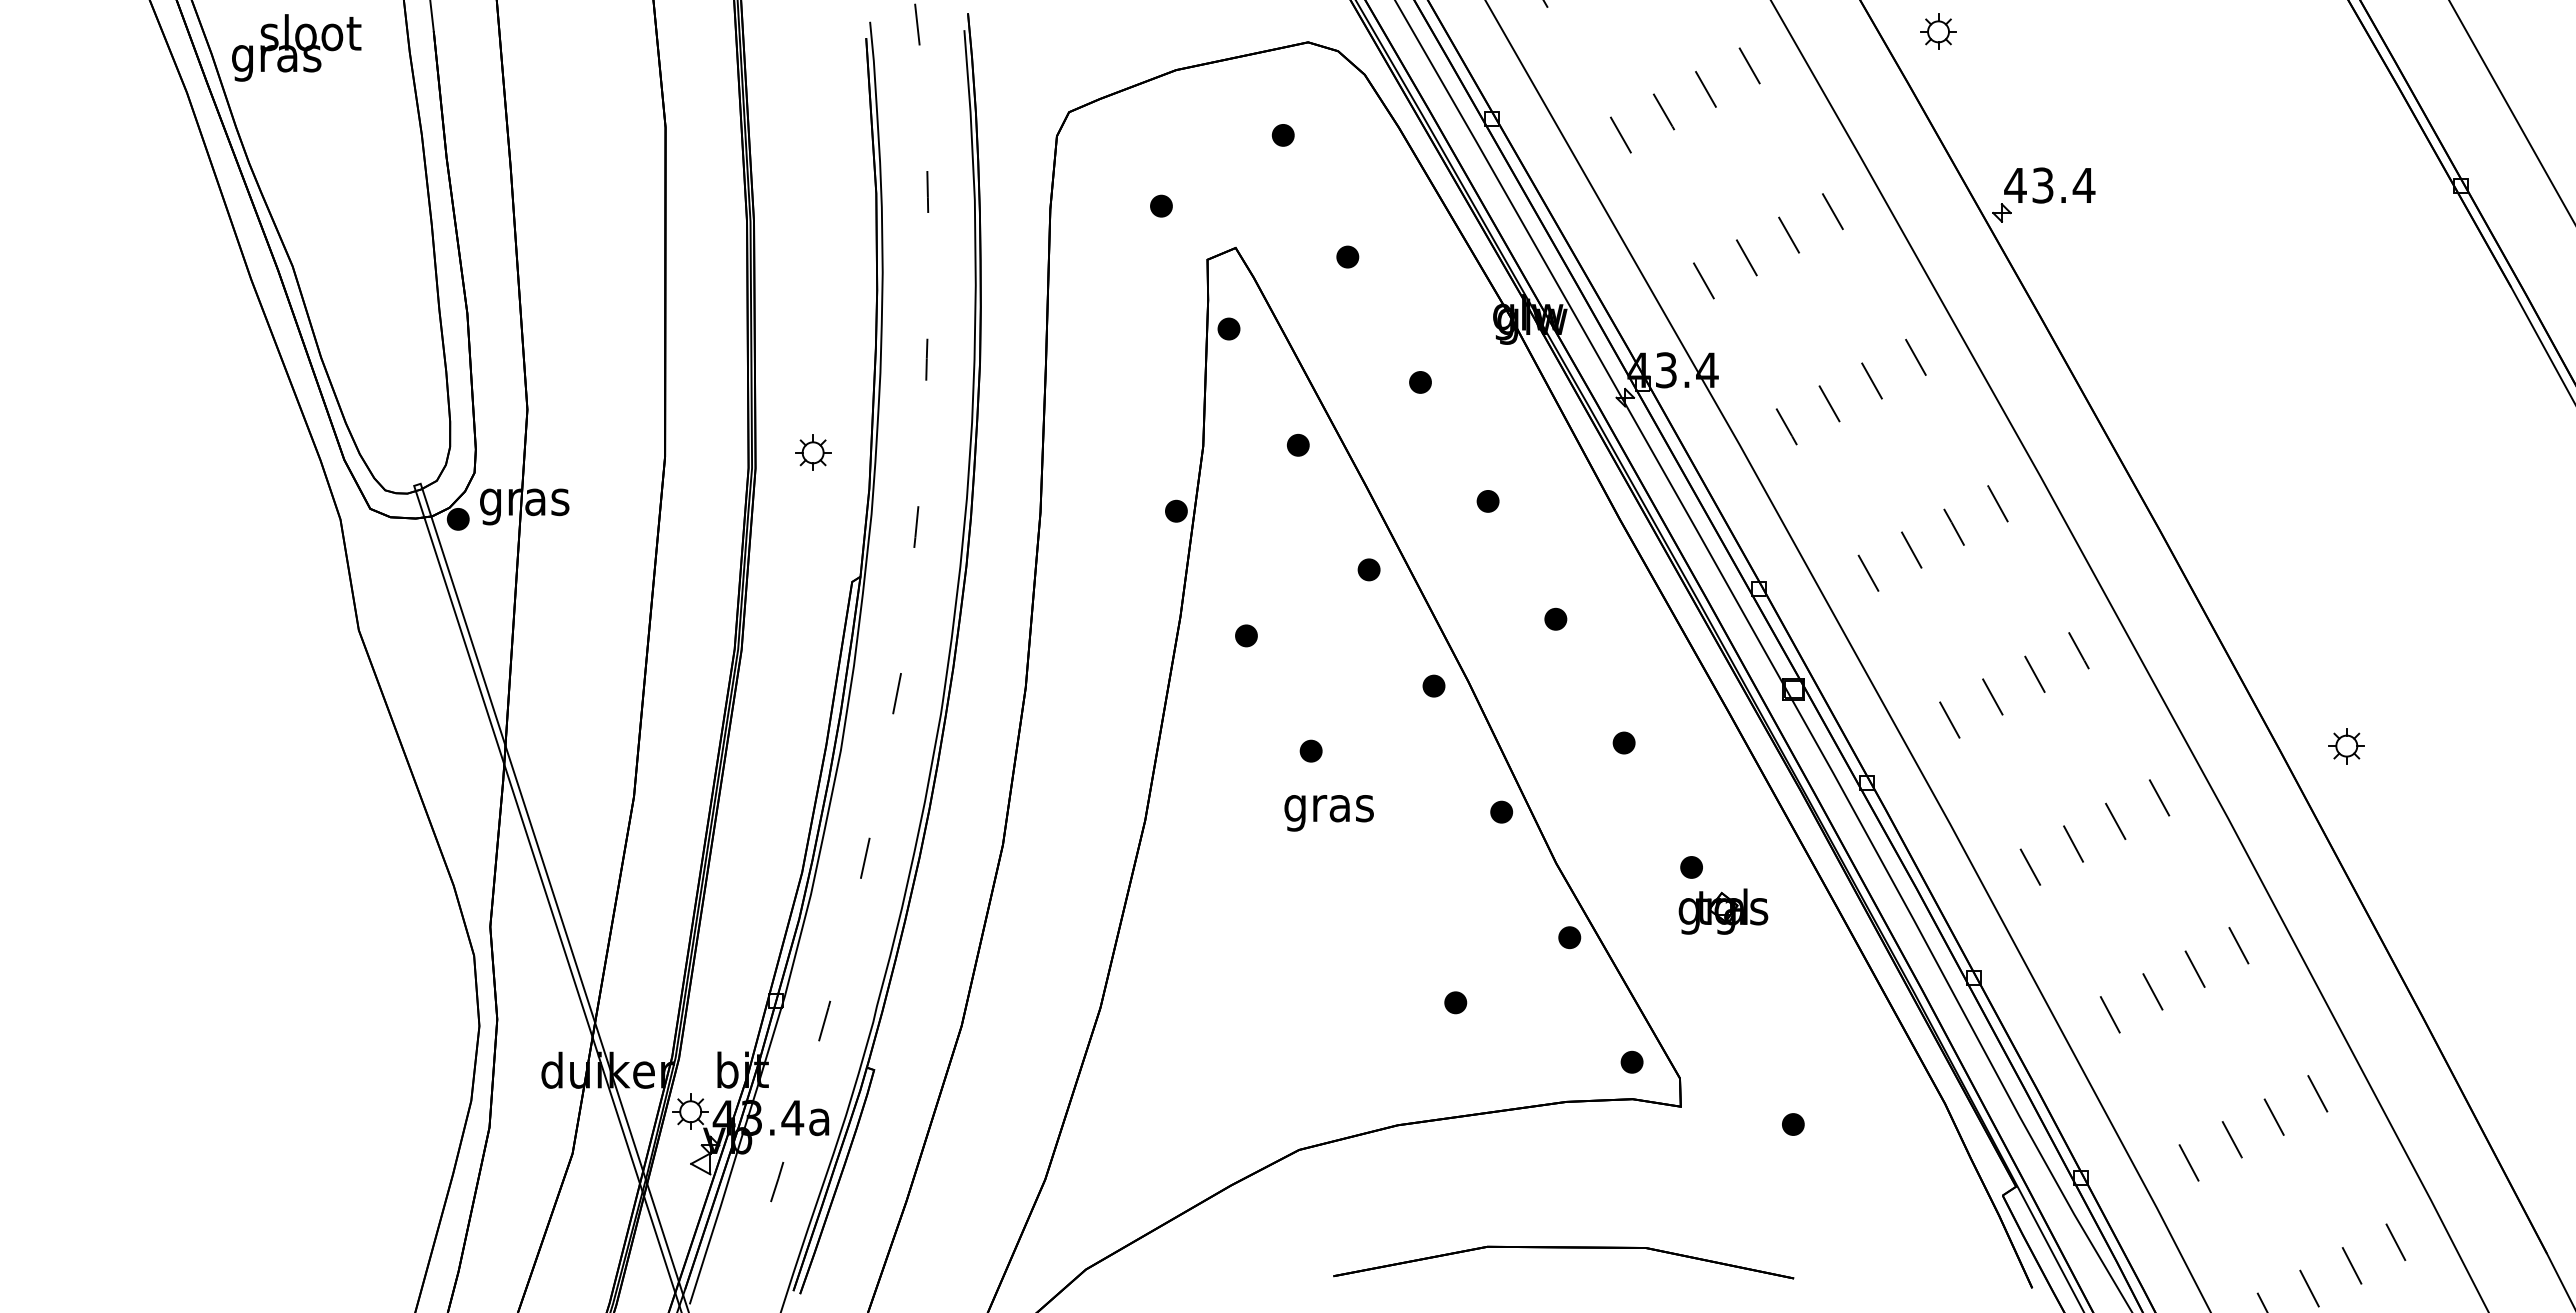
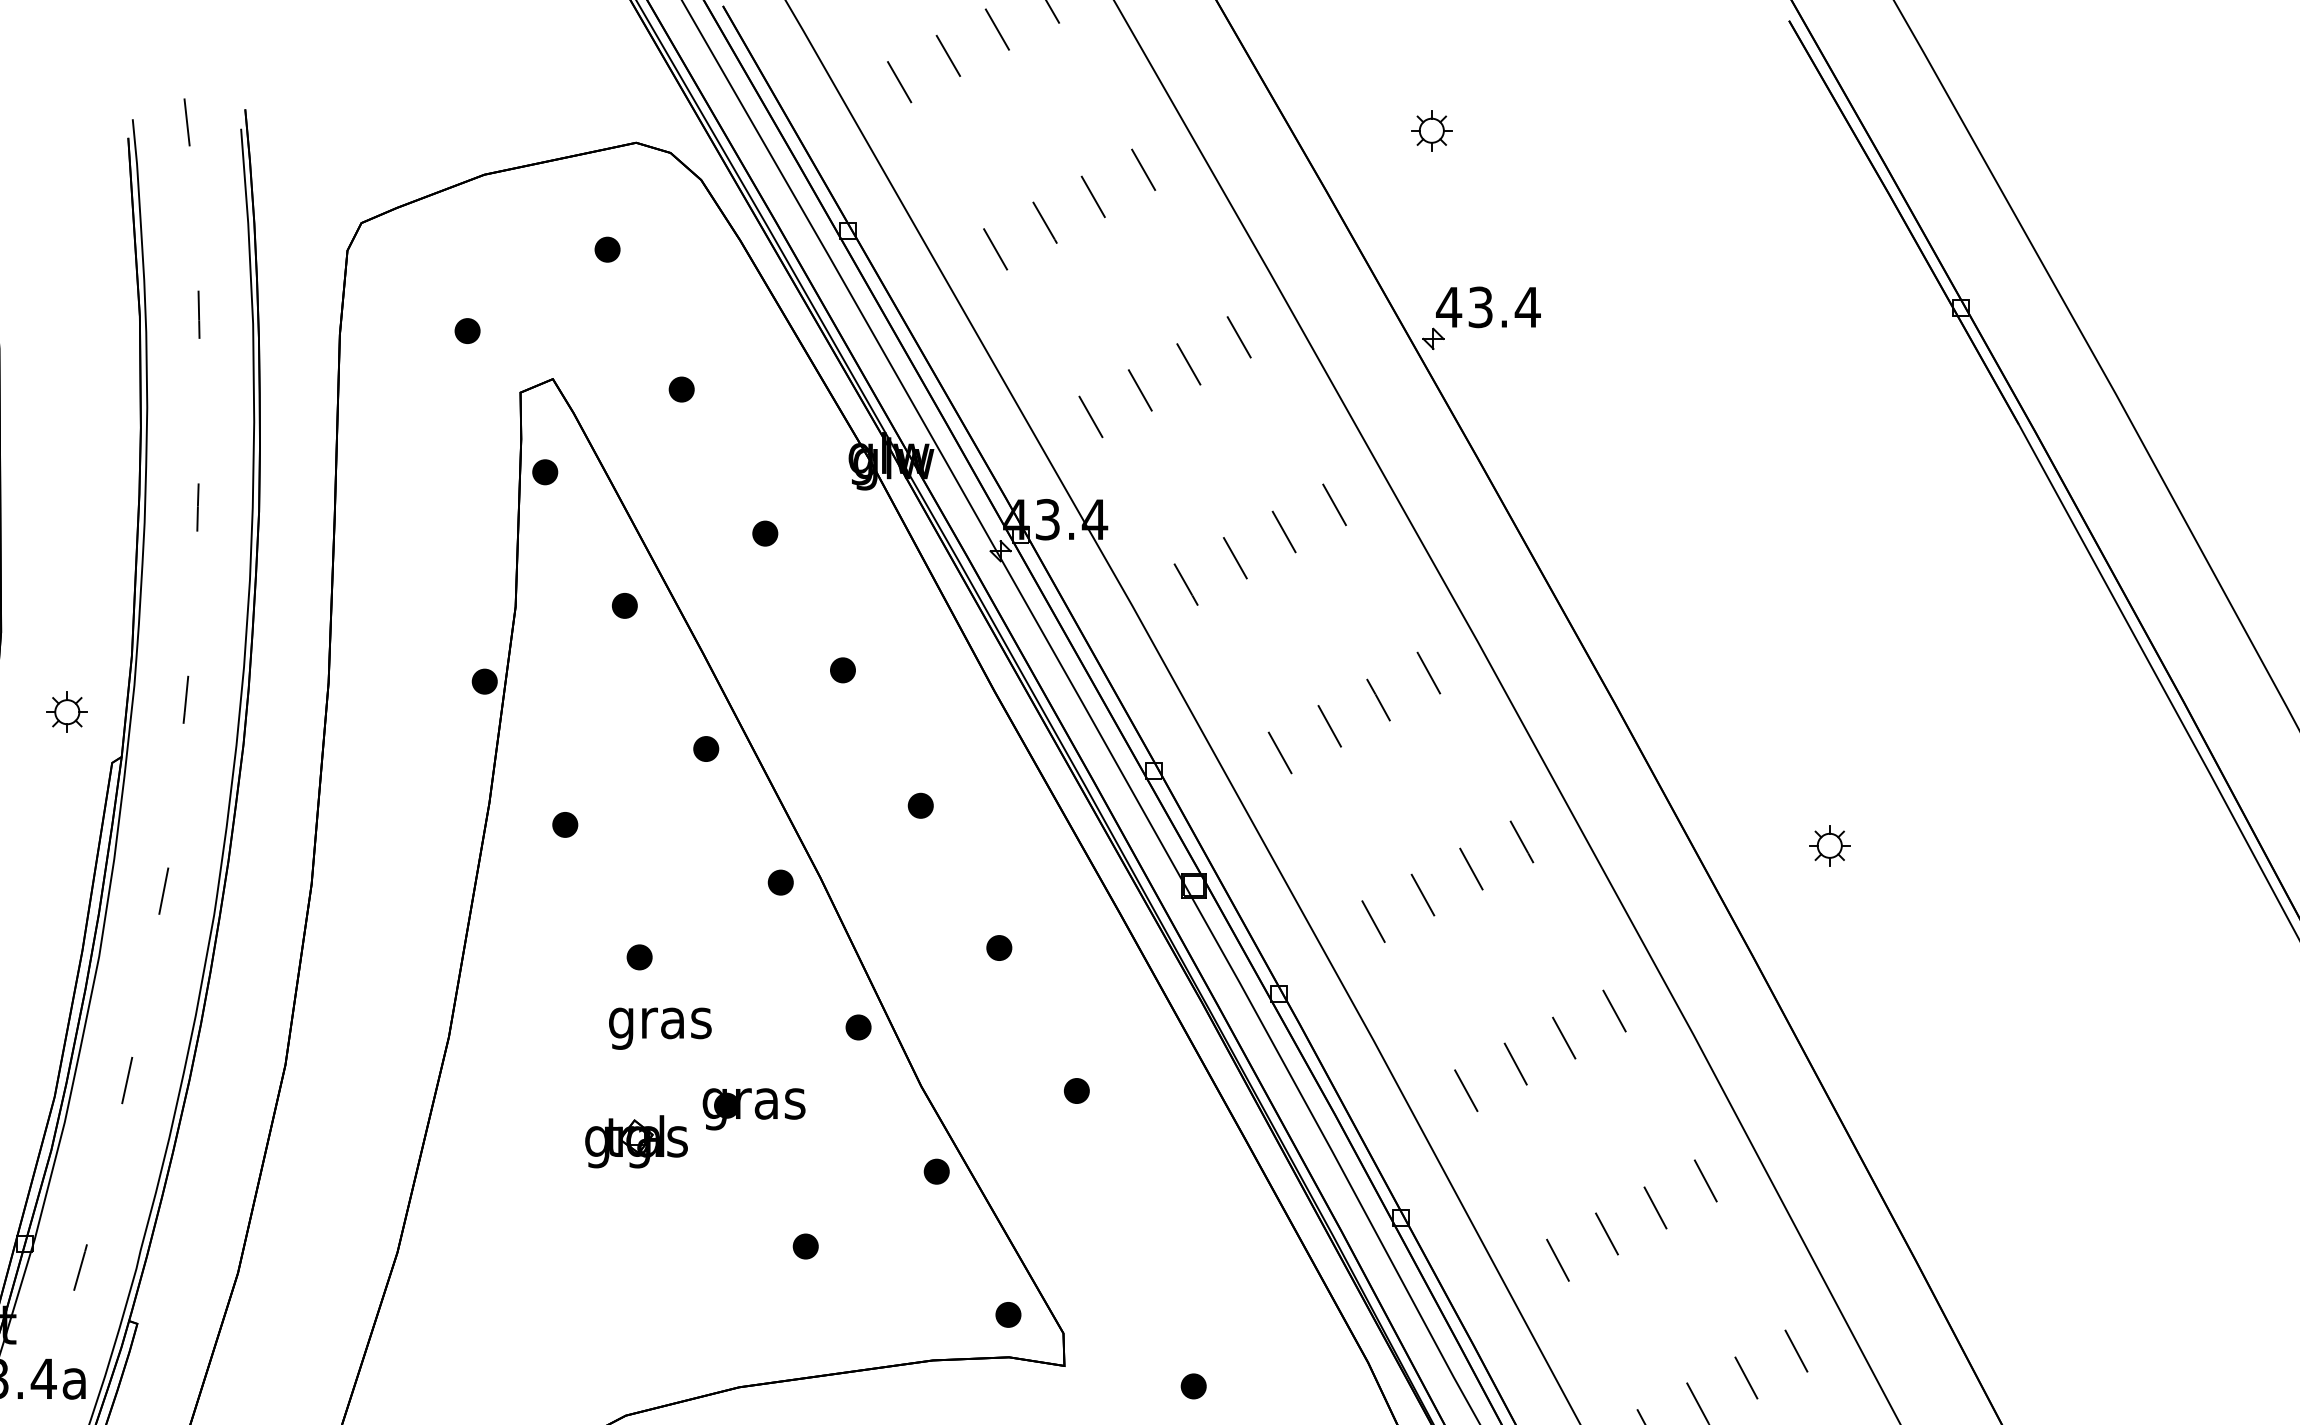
part: (1938, 31) -> (1431, 130), moved
part: (813, 452) -> (67, 711), moved
part: (2346, 746) -> (1829, 846), moved
part: (1410, 883) -> (753, 1109), added
part: (1723, 911) -> (636, 1141), moved

